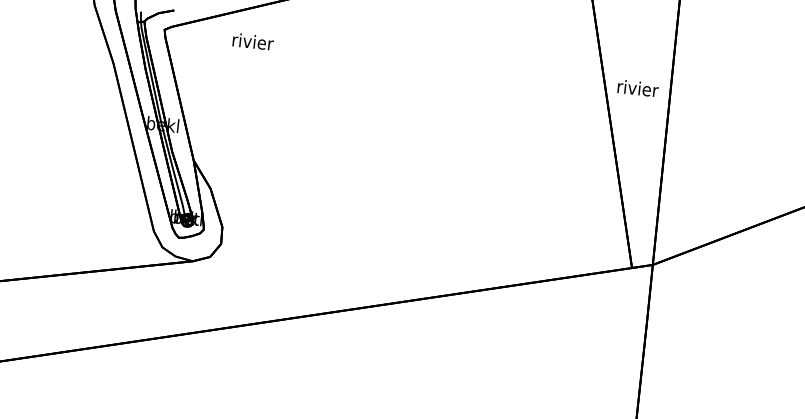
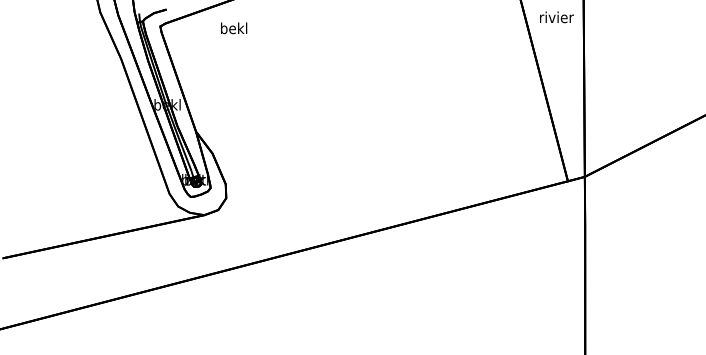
text: (253, 41) -> (234, 28), rivier -> bekl
text: (637, 88) -> (556, 17), moved

